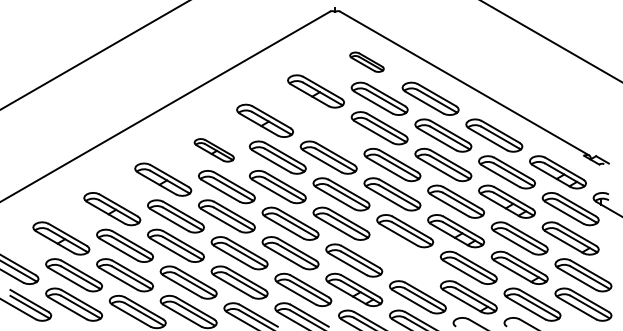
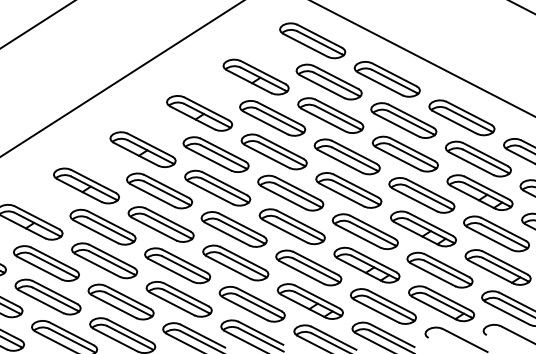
part: (366, 62) -> (312, 41), size x1.67
part: (328, 128) -> (272, 118), added
part: (214, 150) -> (143, 149), size x1.43
part: (405, 260) -> (367, 265), added

